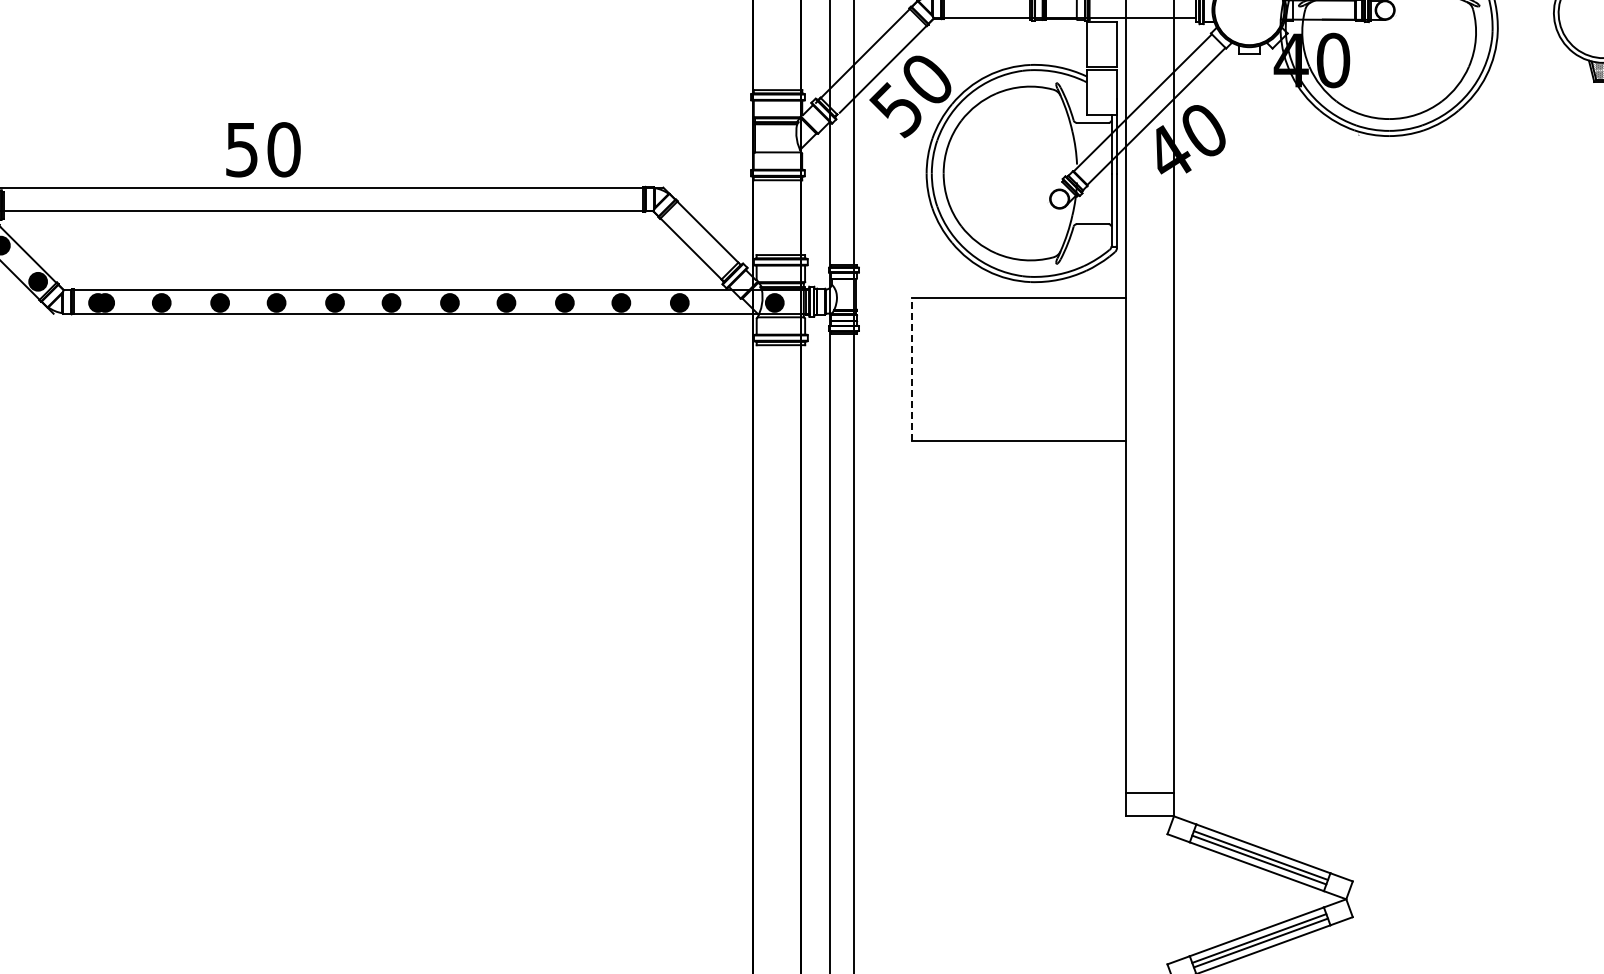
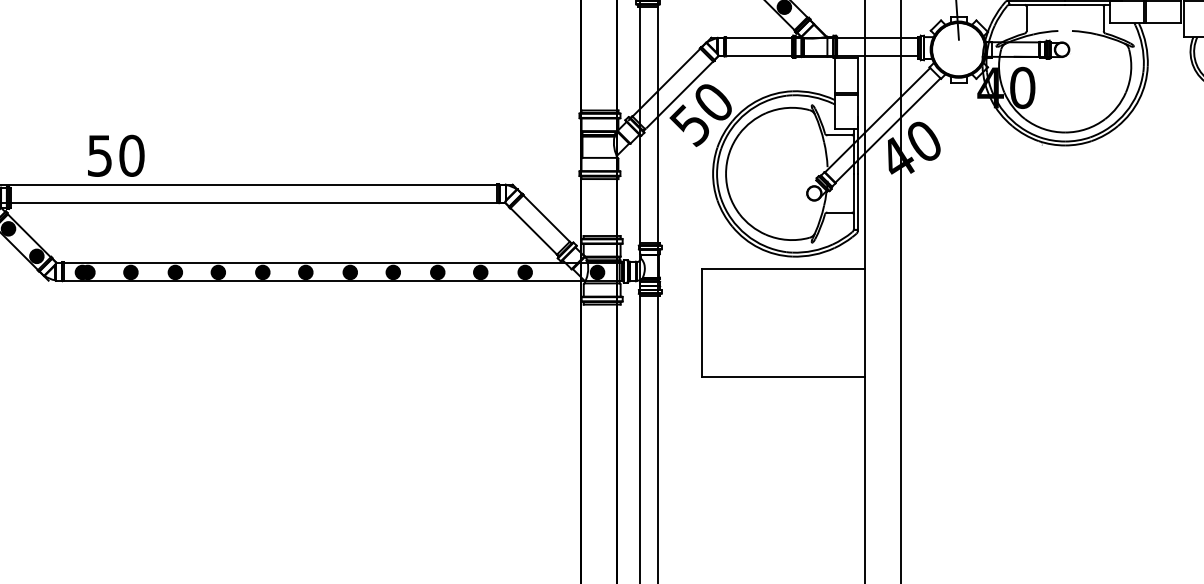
text: (263, 149) -> (116, 155), moved
line: (912, 368) -> (702, 322), dashed -> solid

